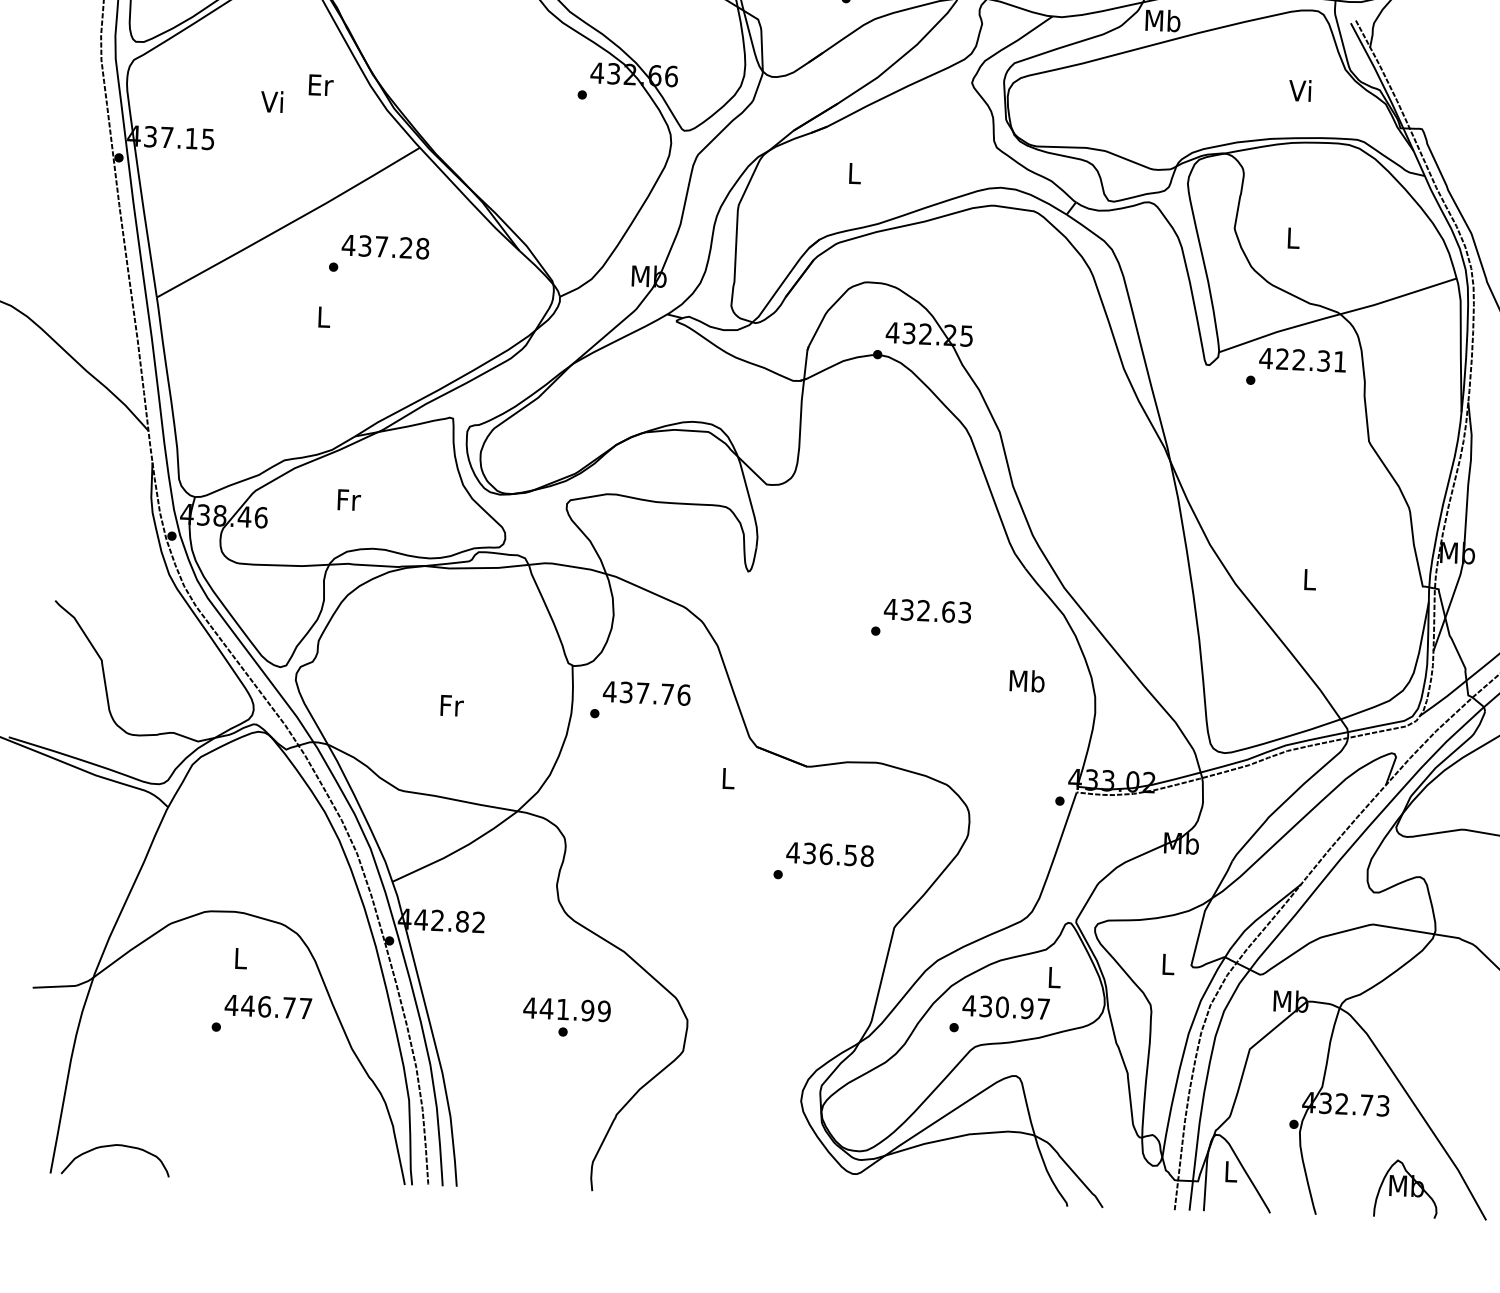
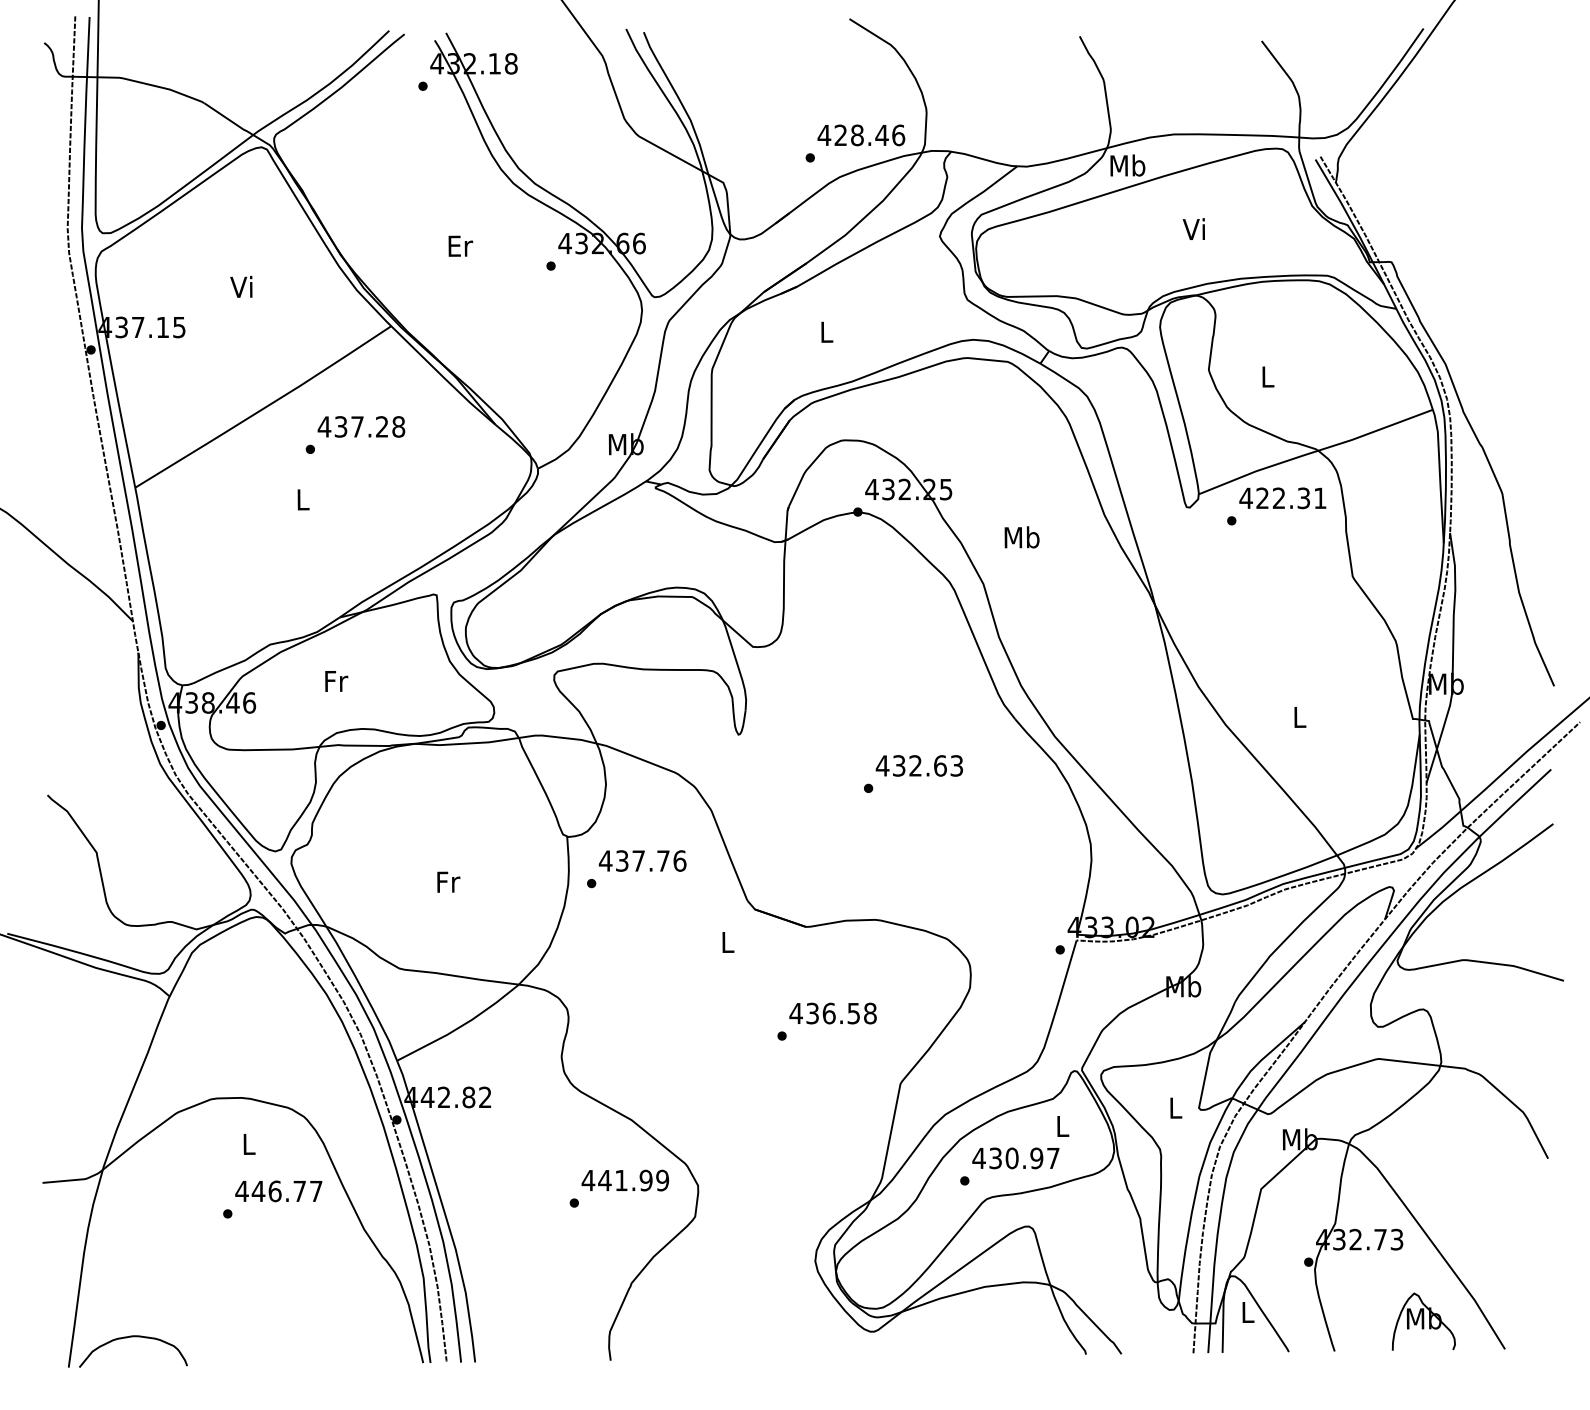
text: (320, 84) -> (460, 245), moved
text: (1299, 89) -> (1193, 228), moved
text: (1026, 681) -> (1021, 537), moved
text: (567, 1009) -> (625, 1180), moved

